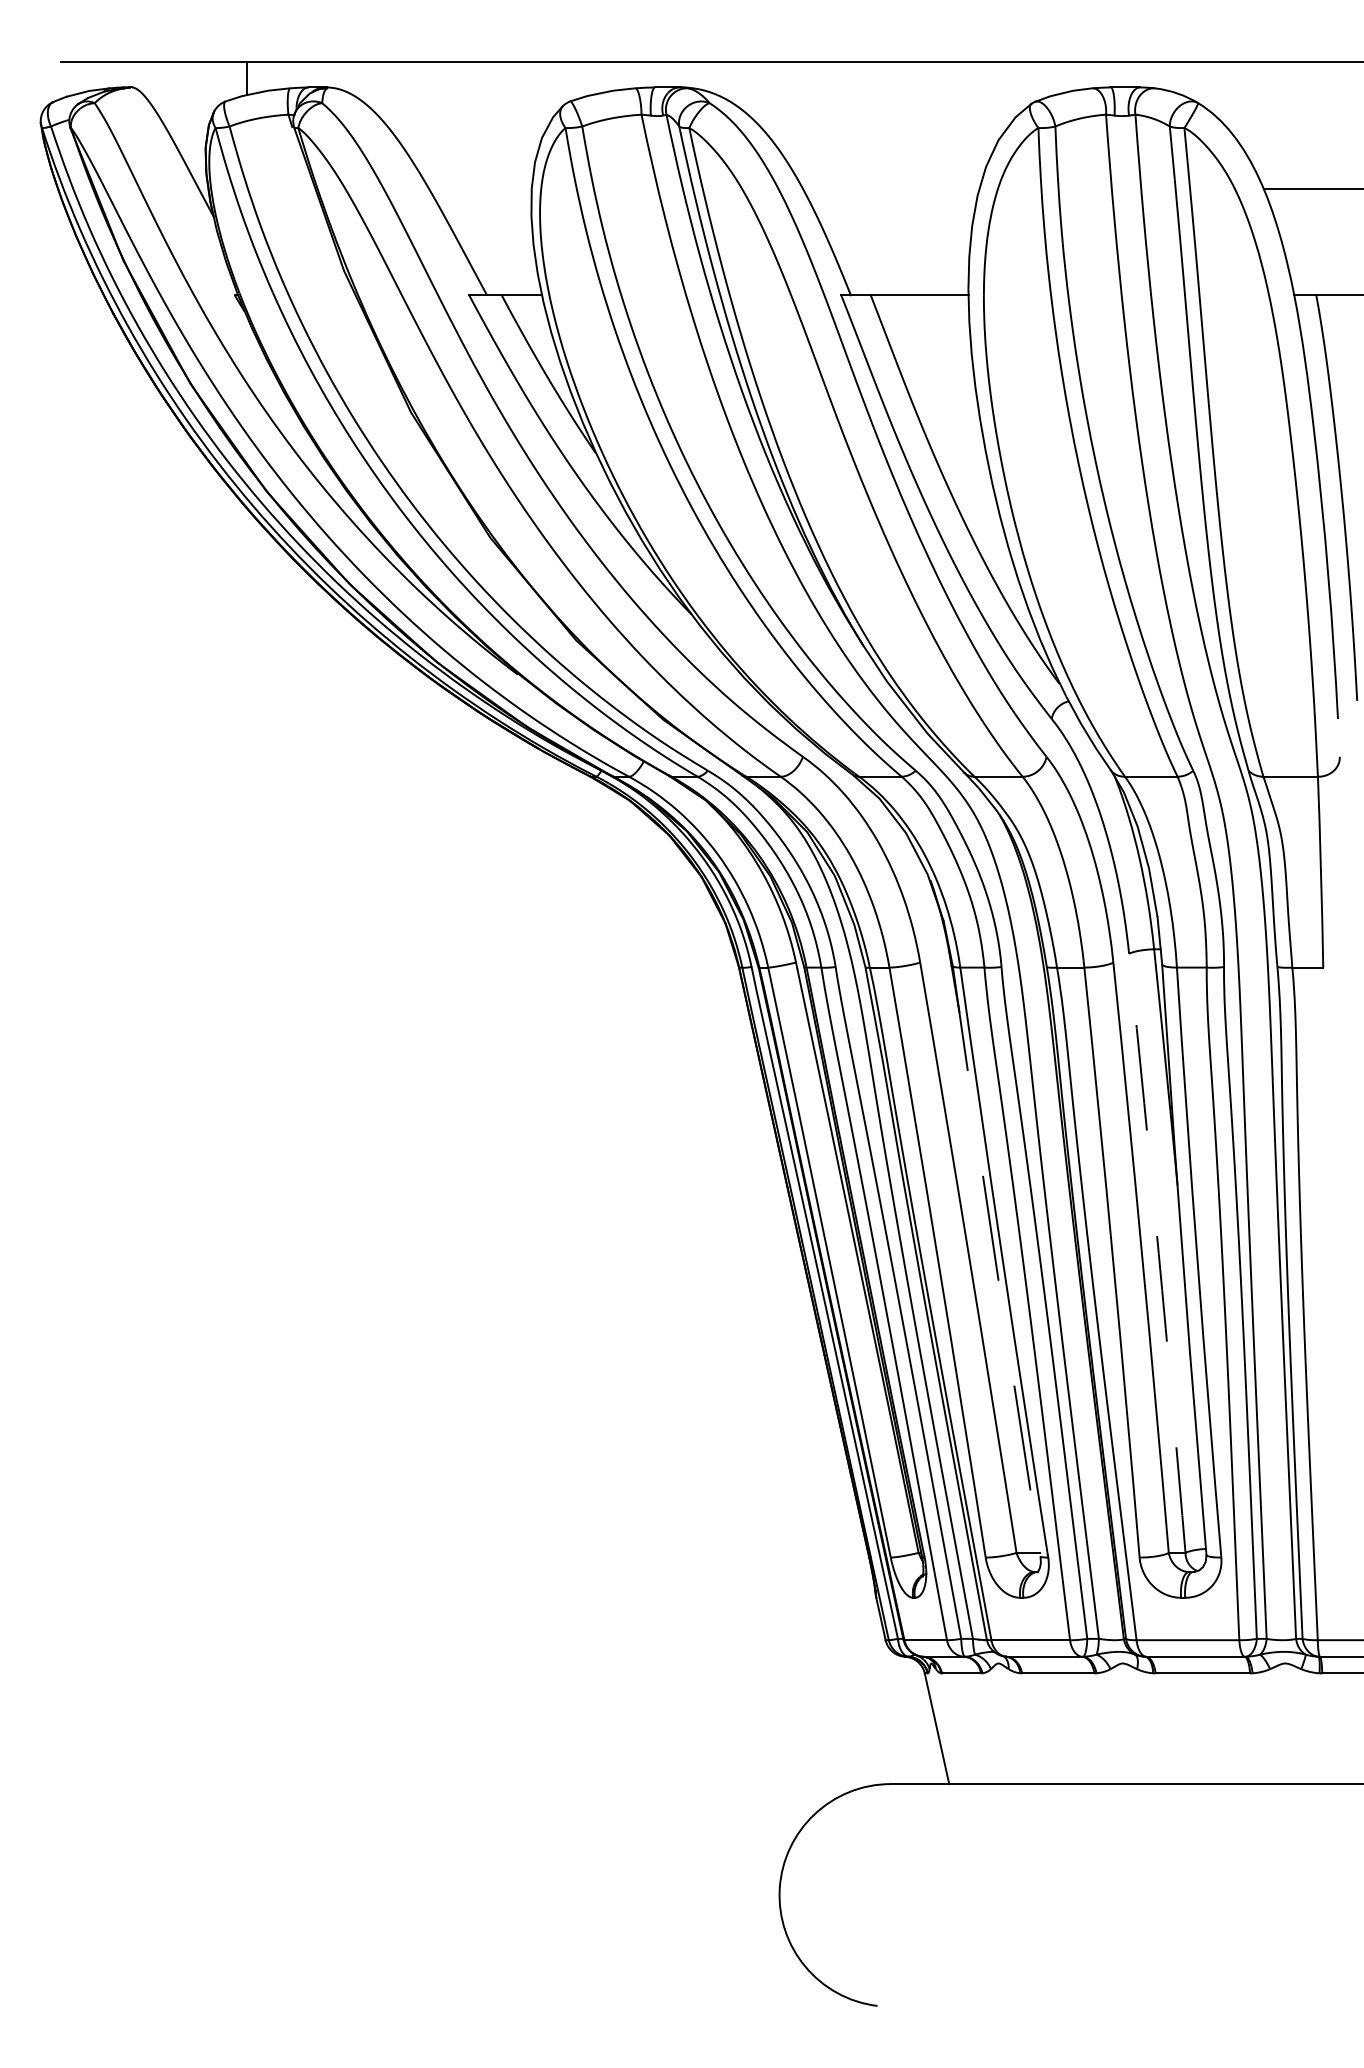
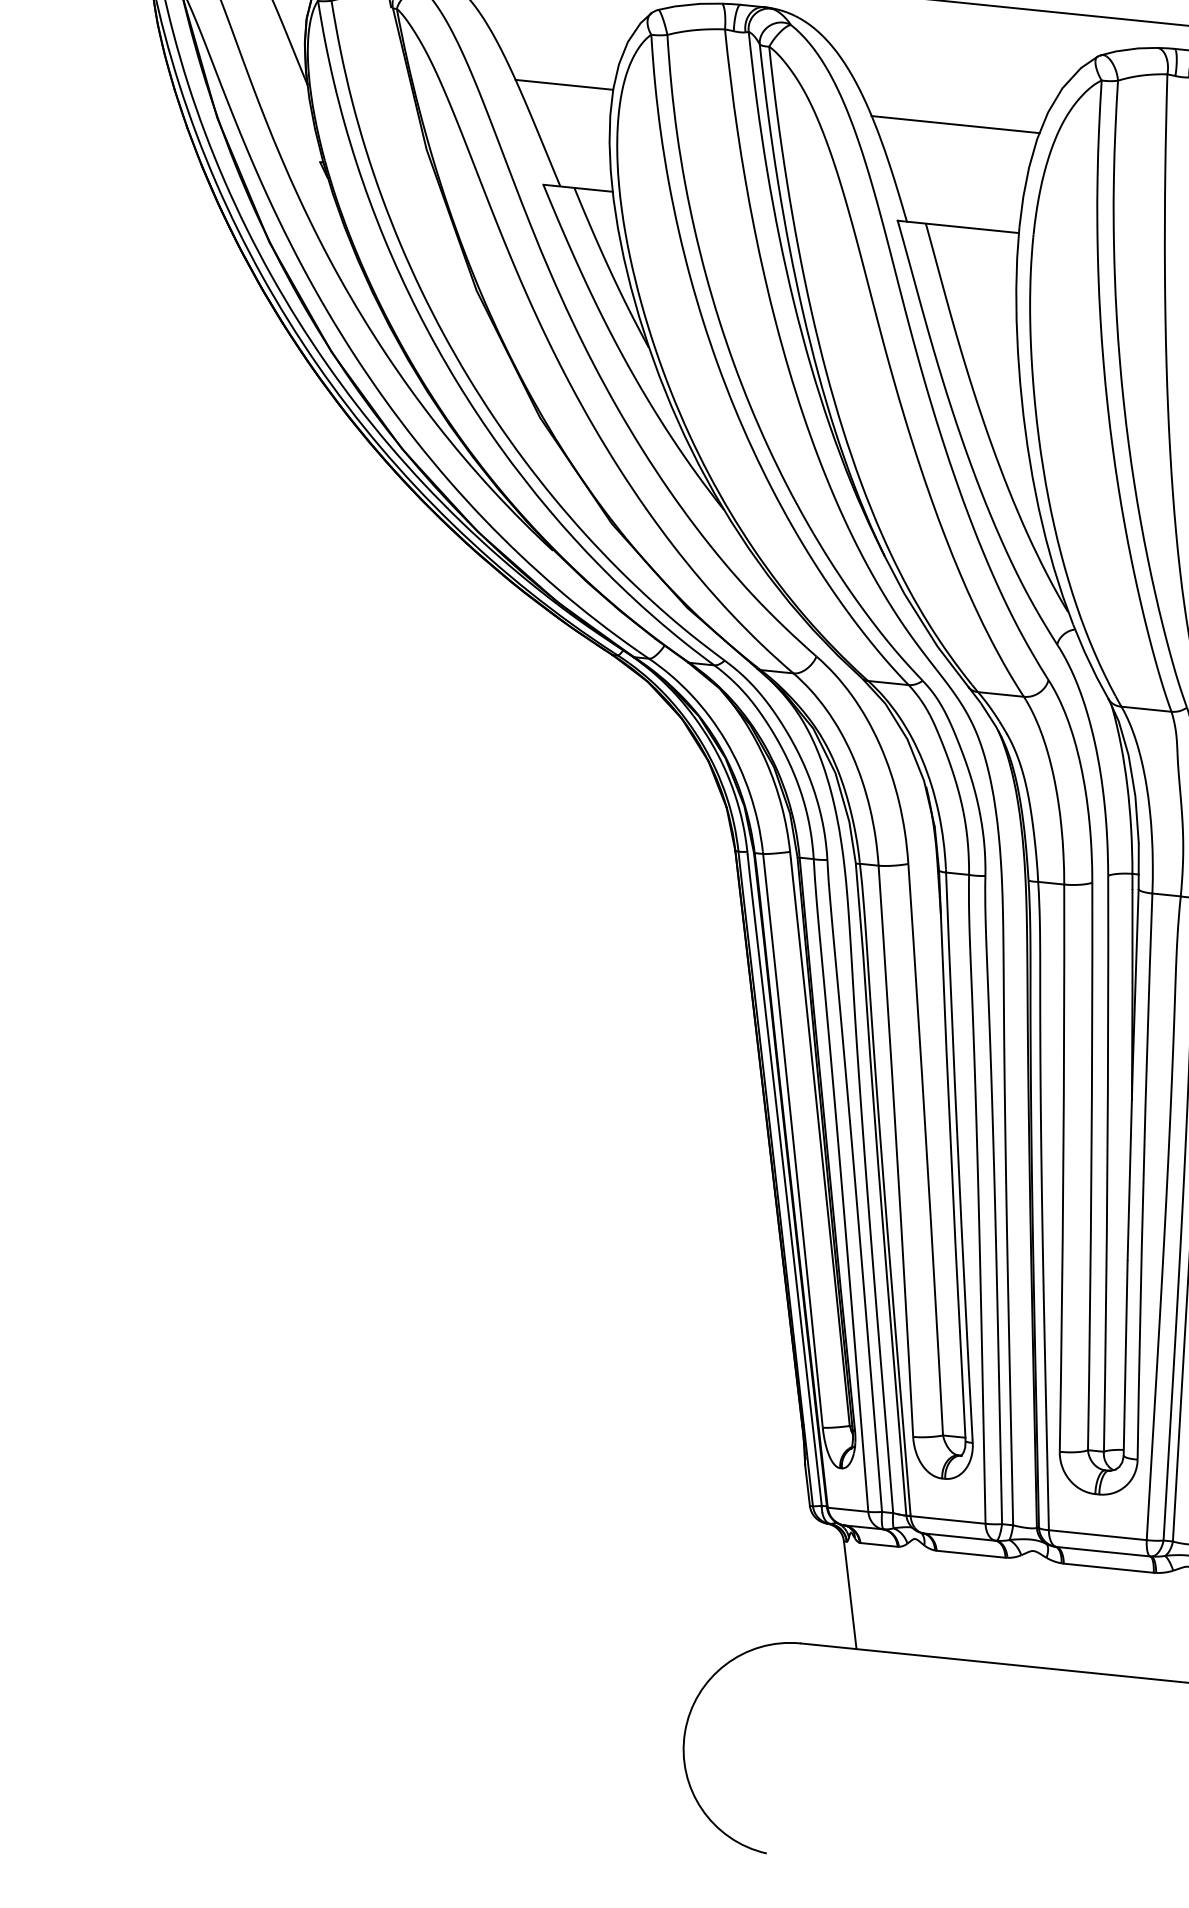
line: (480, 189) -> (564, 85), added
line: (891, 189) -> (955, 124), added
arc: (1158, 1253) -> (1107, 1164), dashed -> solid
line: (995, 1261) -> (951, 1155), dashed -> solid

